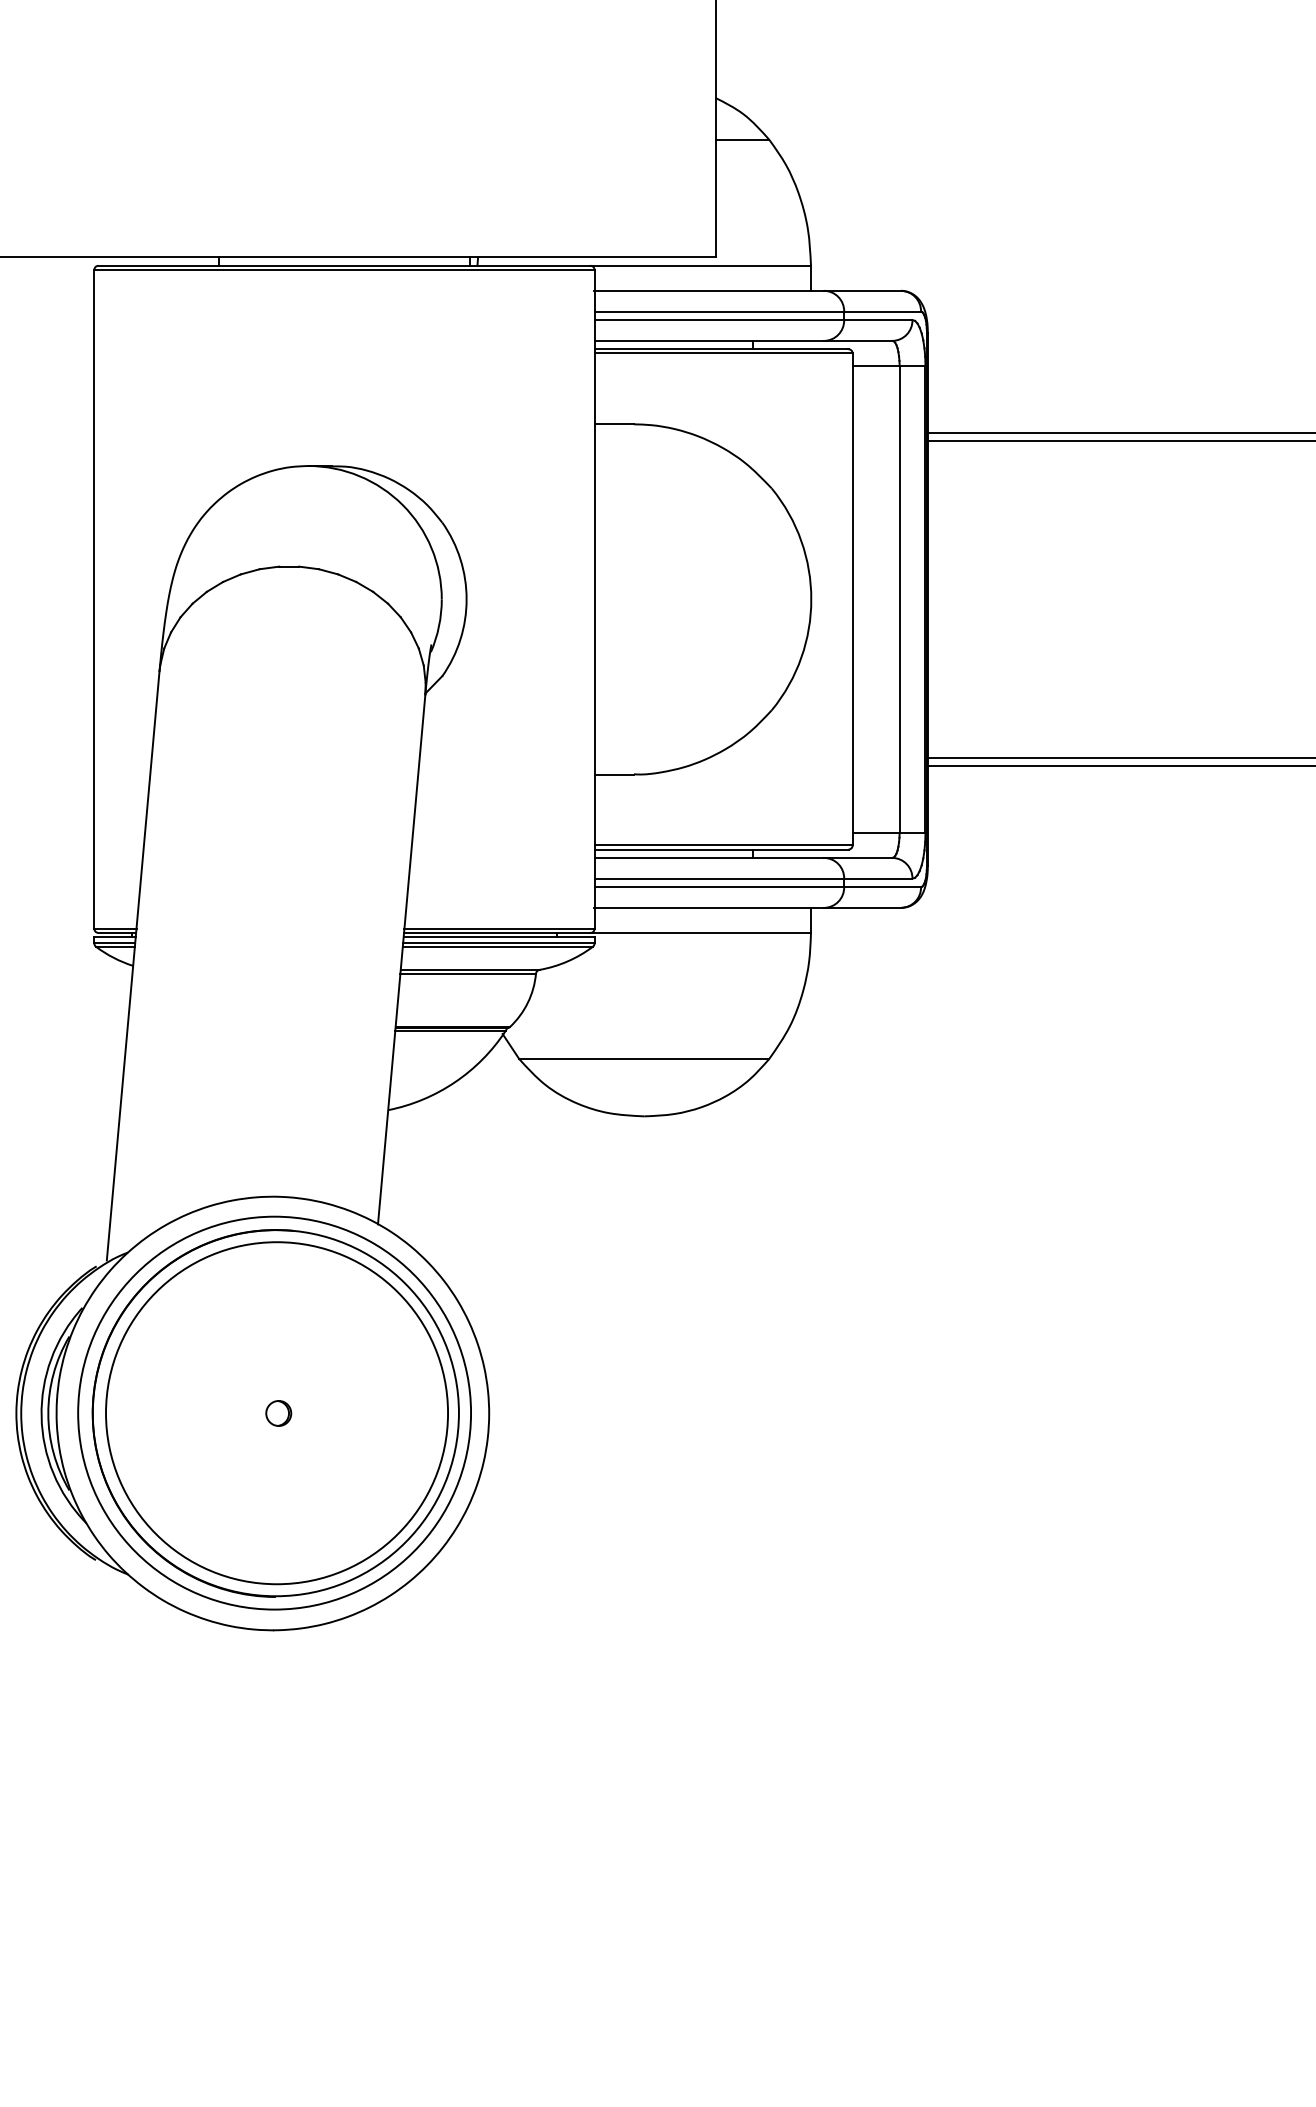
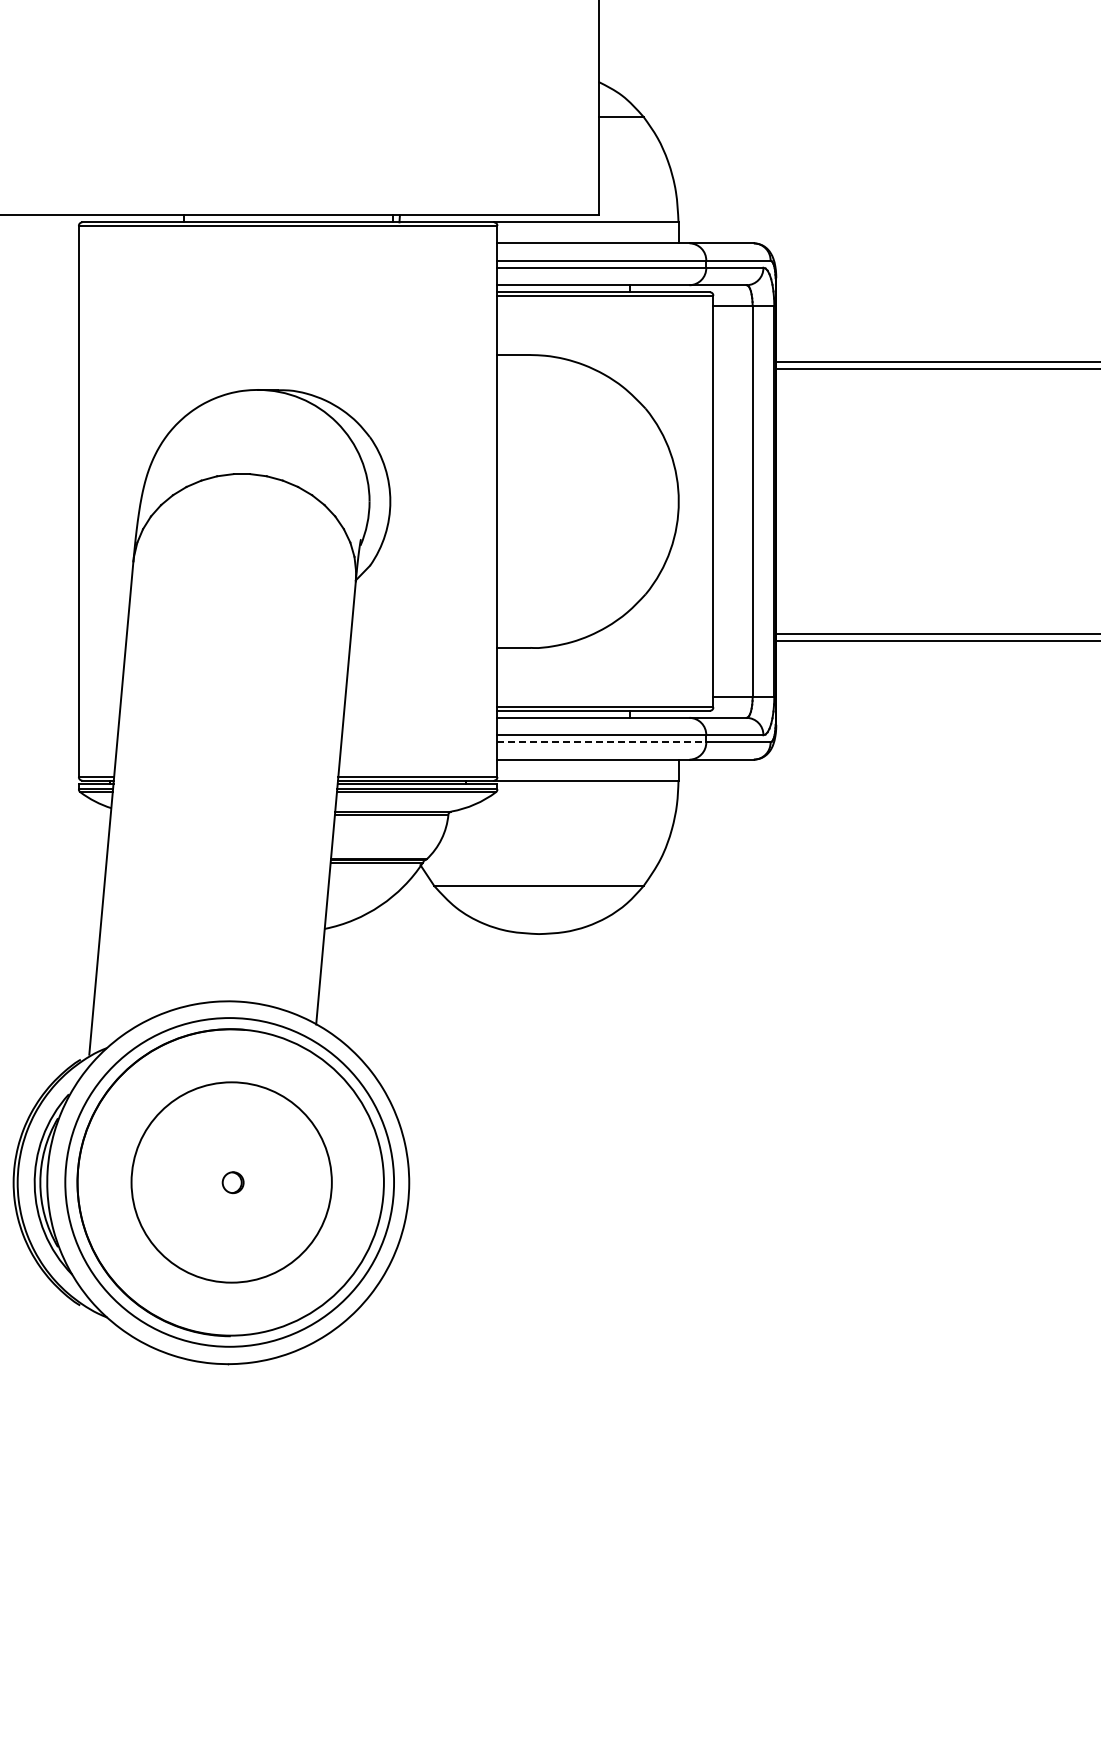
line: (720, 887) -> (602, 742), solid -> dashed
circle: (276, 1413) -> (231, 1182), size x0.7

